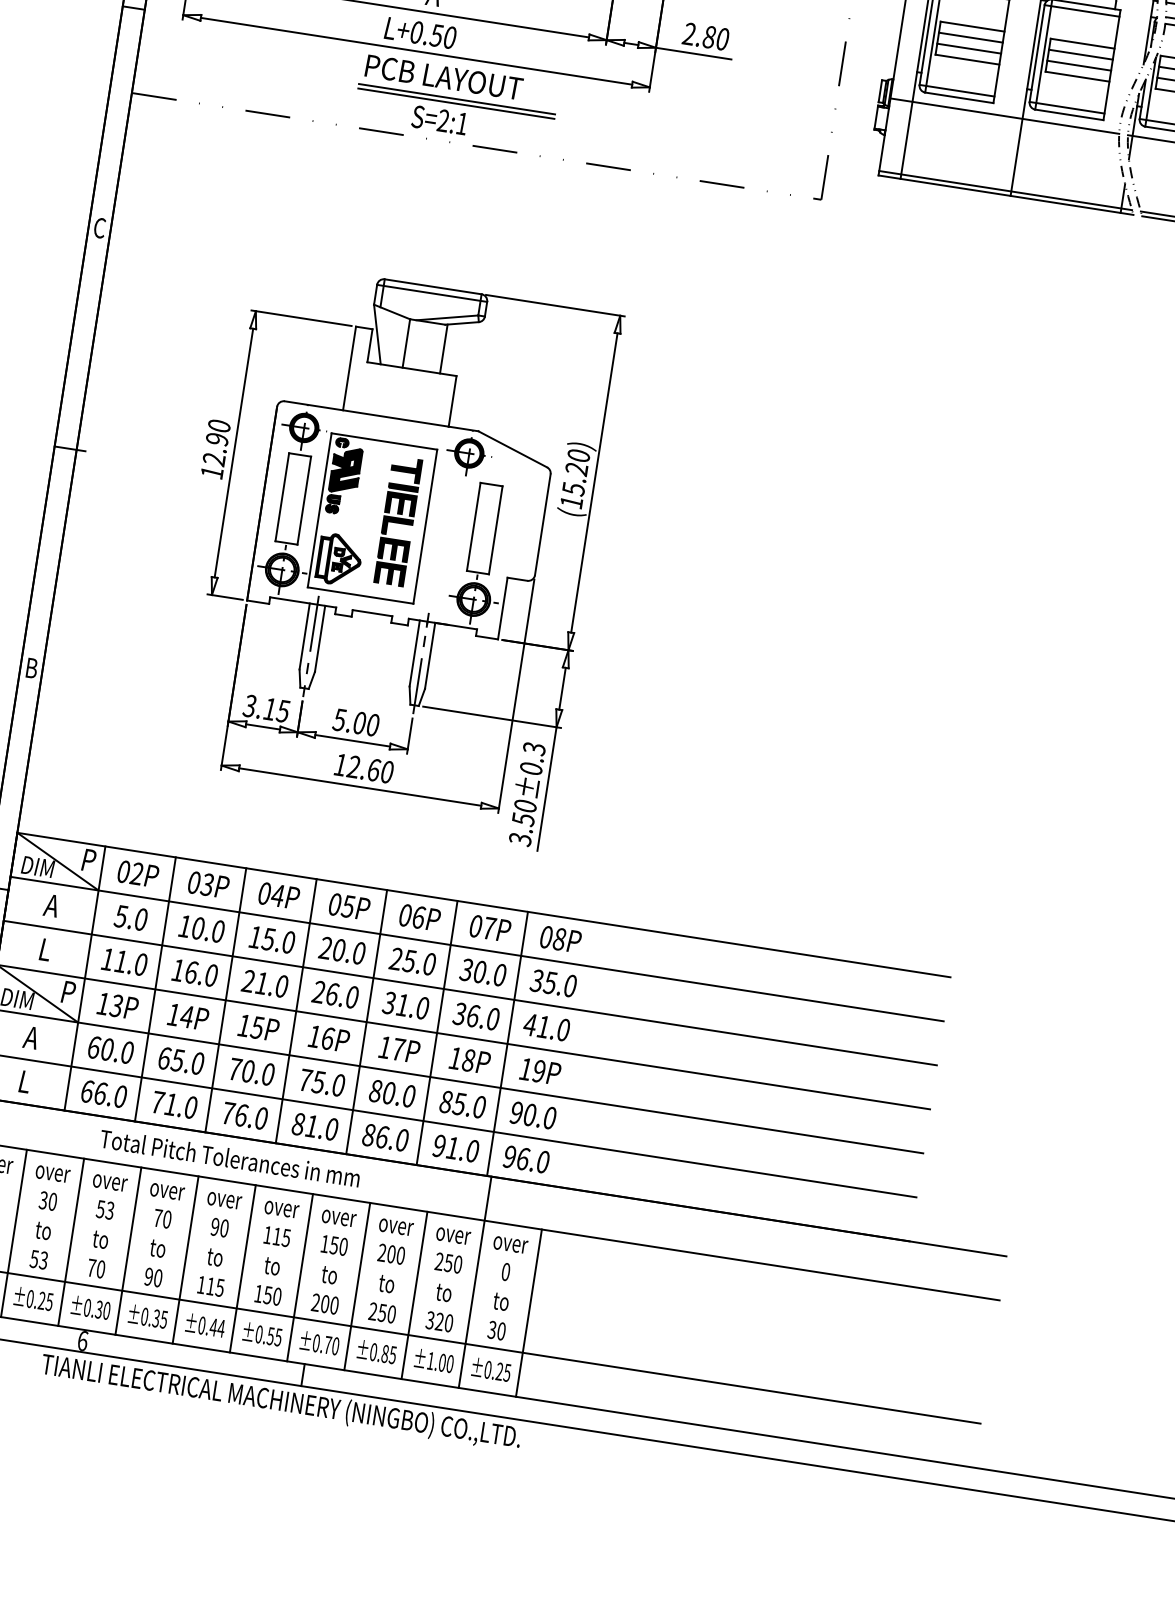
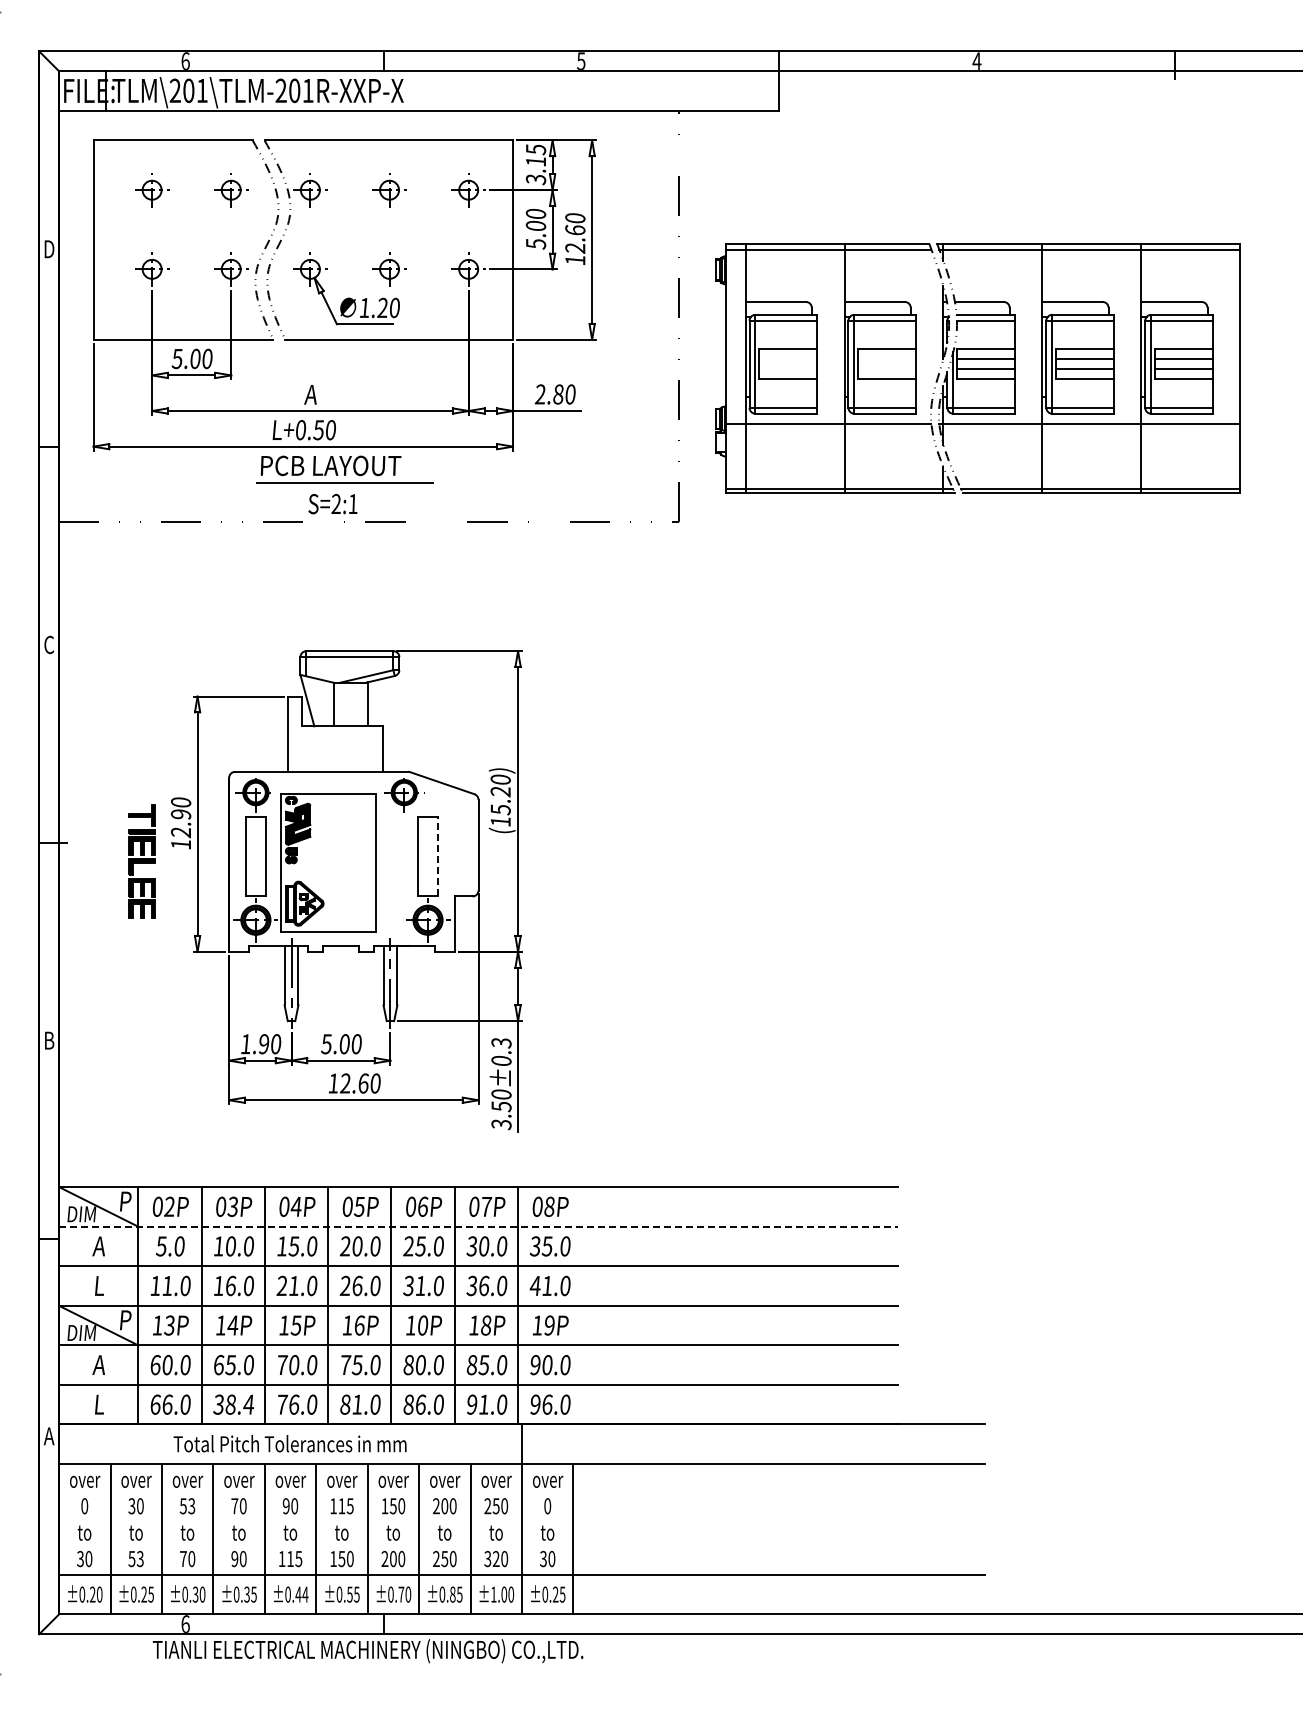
line: (970, 37) -> (787, 359), removed
line: (968, 48) -> (787, 369), removed
line: (1080, 54) -> (886, 359), removed
line: (1078, 65) -> (886, 369), removed
line: (456, 103) -> (345, 487), removed
part: (397, 520) -> (141, 861), moved
line: (495, 530) -> (437, 856), solid -> dashed
text: (266, 708) -> (260, 1044), 3.15 -> 1.90
line: (478, 949) -> (479, 1226), solid -> dashed
text: (398, 1049) -> (423, 1325), 17P -> 10P
text: (173, 1104) -> (233, 1404), 71.0 -> 38.4

